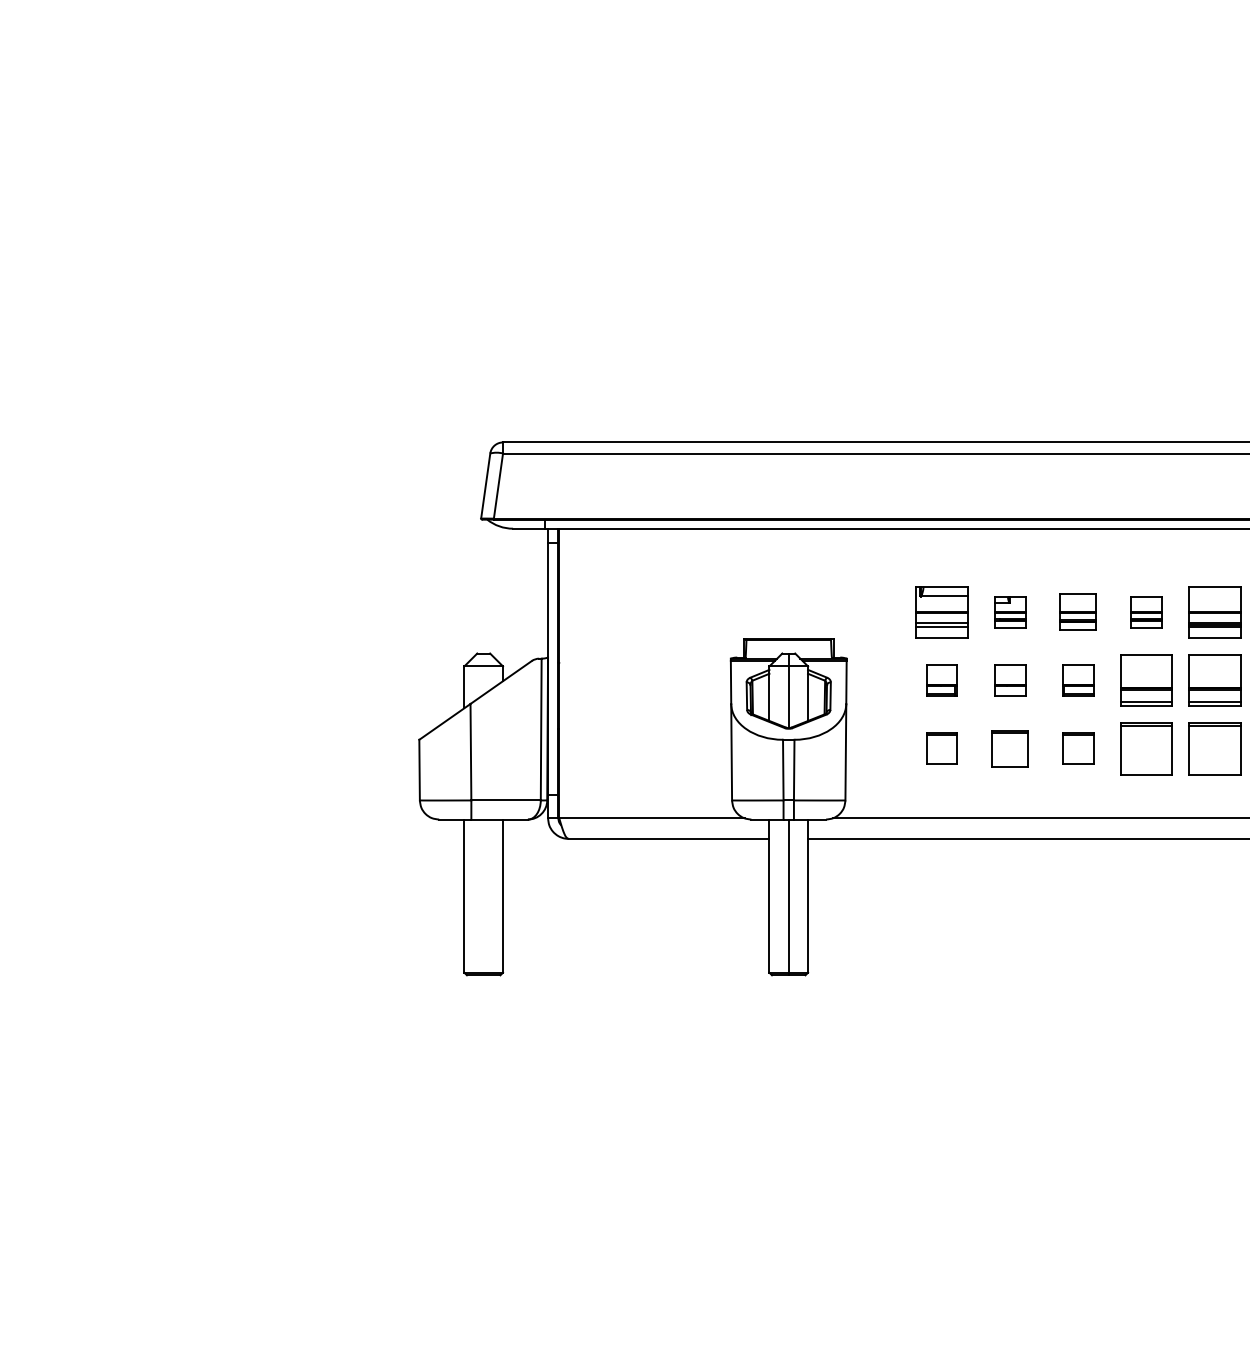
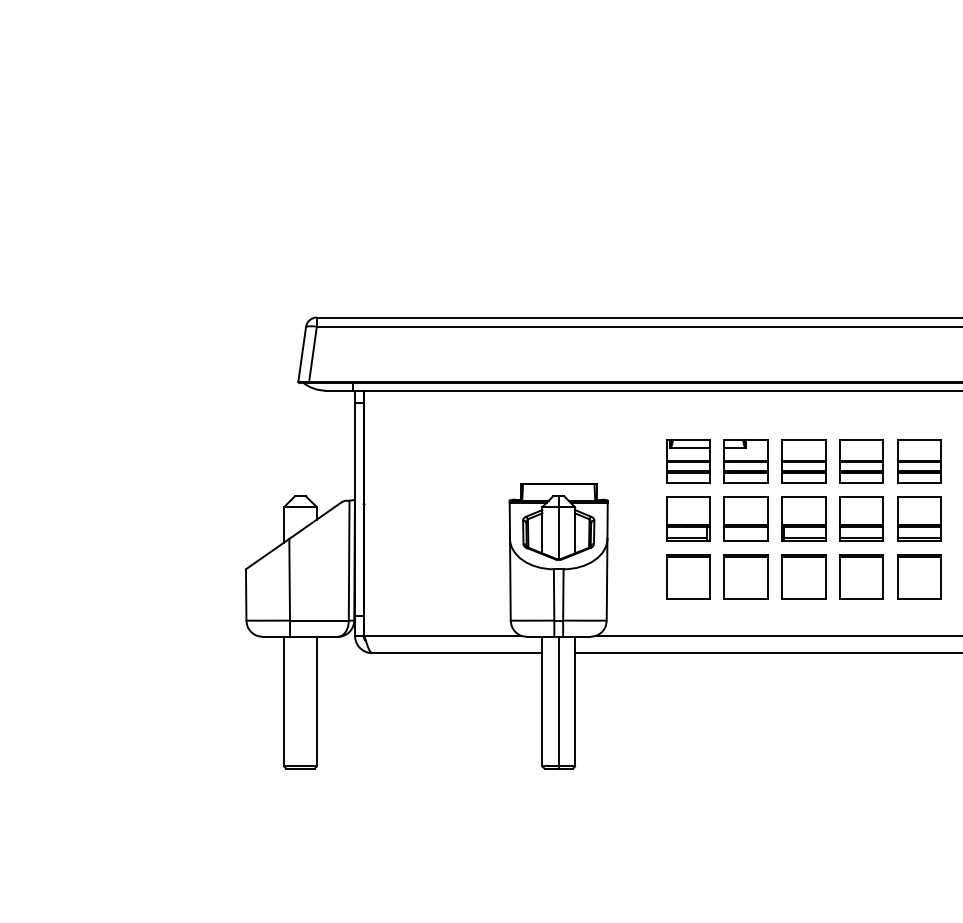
part: (1009, 612) -> (745, 461), size x1.67
part: (1078, 612) -> (804, 461), size x1.43
part: (1146, 612) -> (861, 461), size x1.67
part: (941, 680) -> (688, 519), size x1.67
part: (1009, 680) -> (745, 519), size x1.67
part: (1078, 680) -> (804, 519), size x1.67
part: (941, 748) -> (688, 576), size x1.67
part: (1009, 748) -> (745, 576), size x1.43
part: (1078, 748) -> (804, 576), size x1.67

